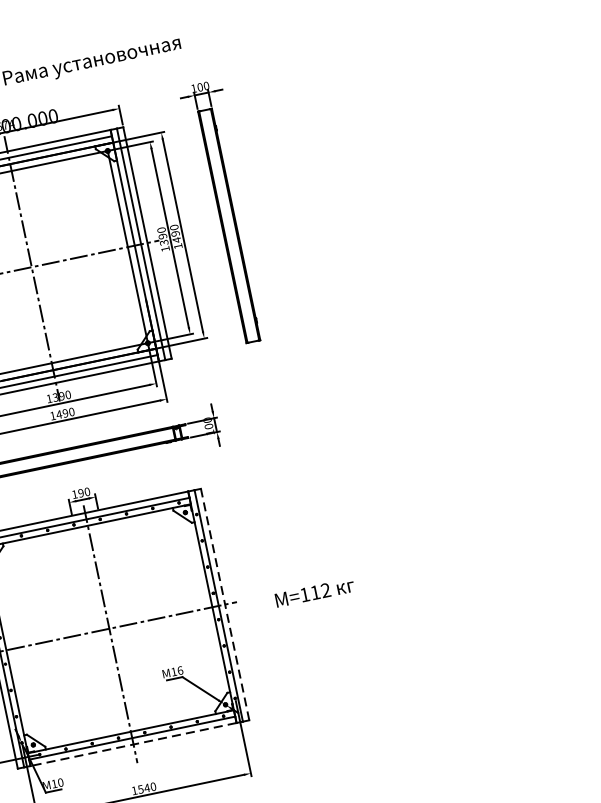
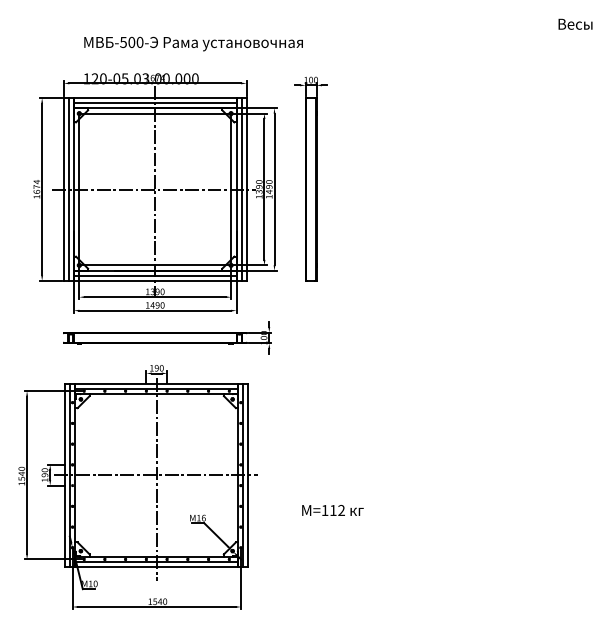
text: (314, 592) -> (332, 510), moved
line: (225, 603) -> (248, 474), dashed -> solid
line: (133, 744) -> (156, 566), dashed -> solid

